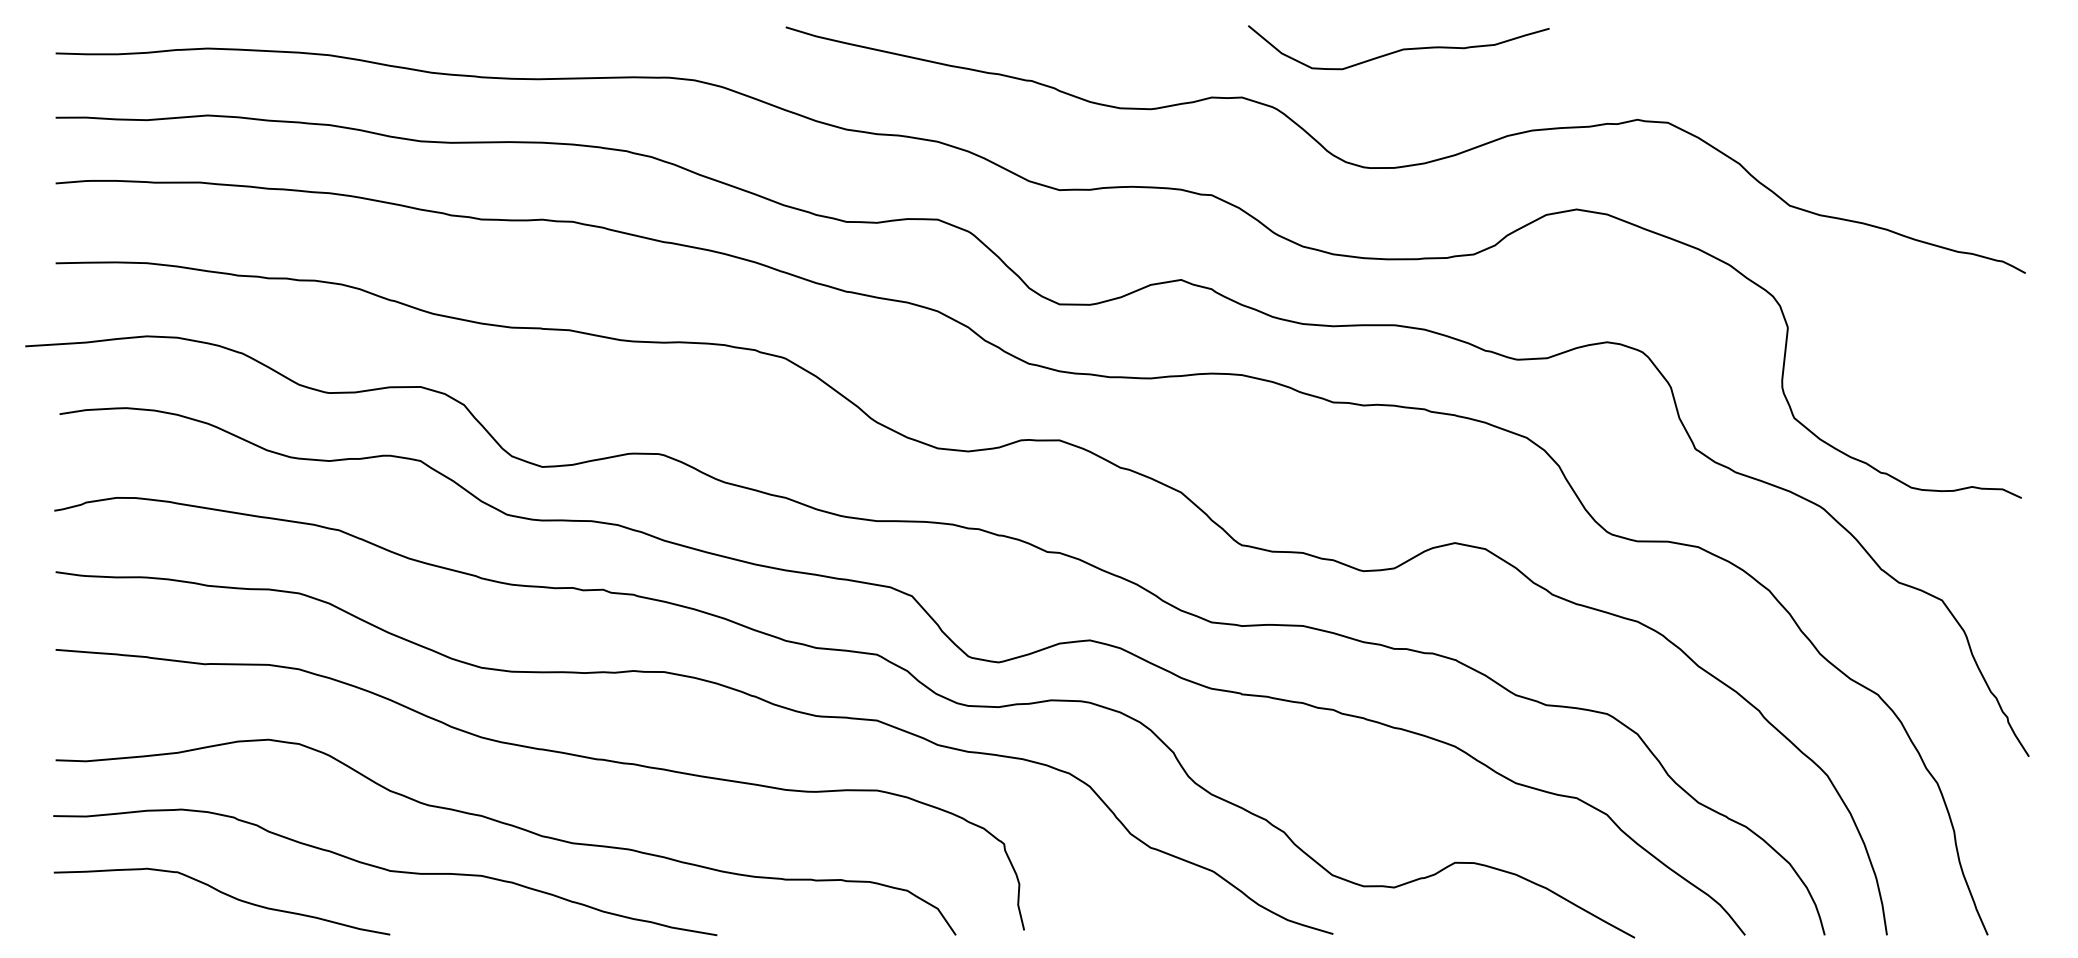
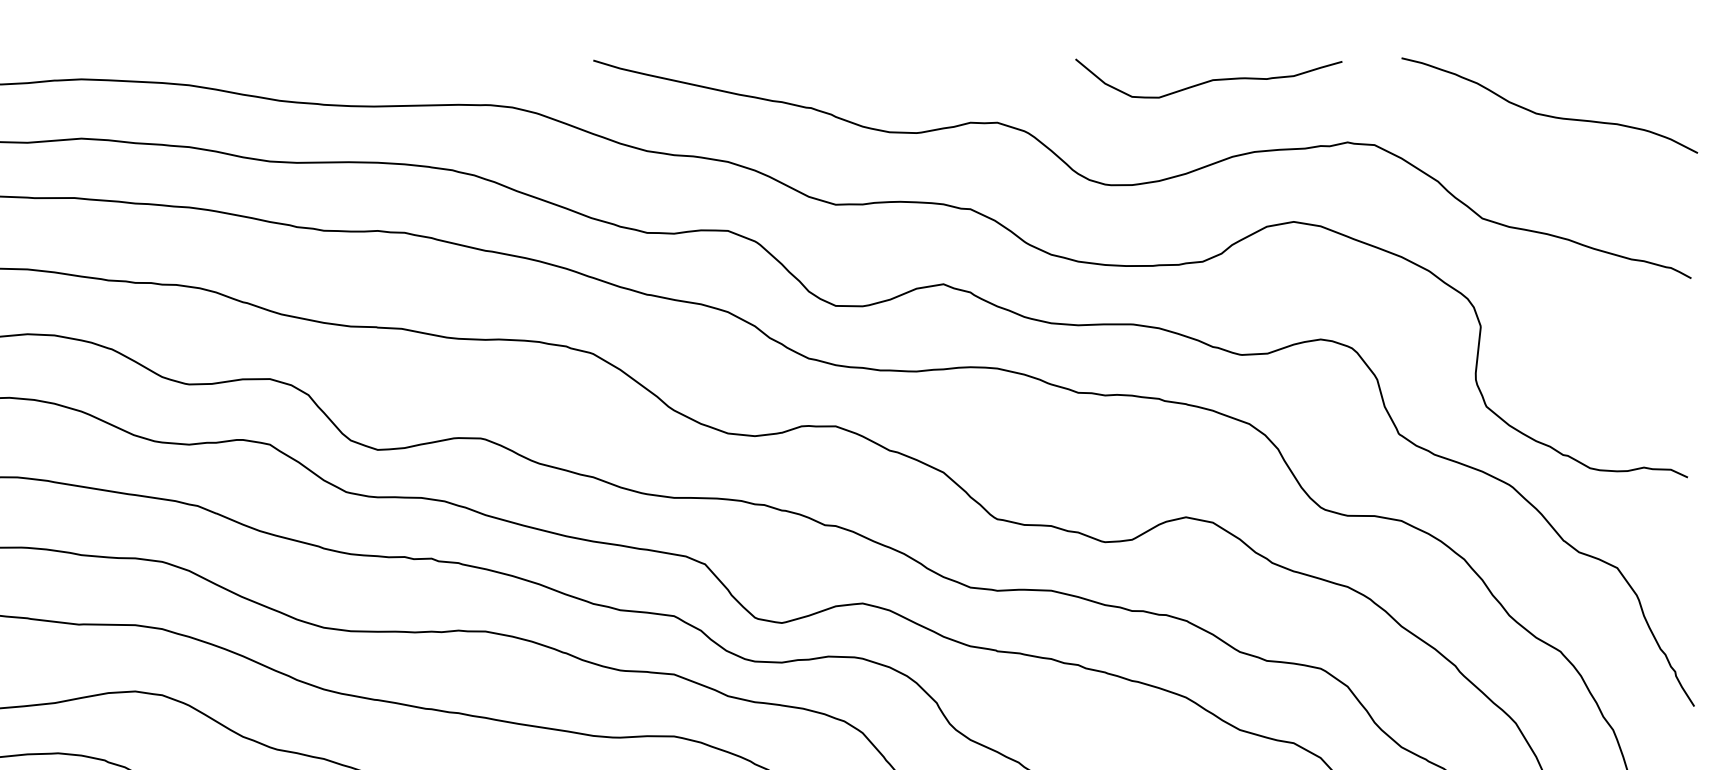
curve: (1399, 49) -> (1209, 80), moved
curve: (1863, 88) -> (1547, 114), added

